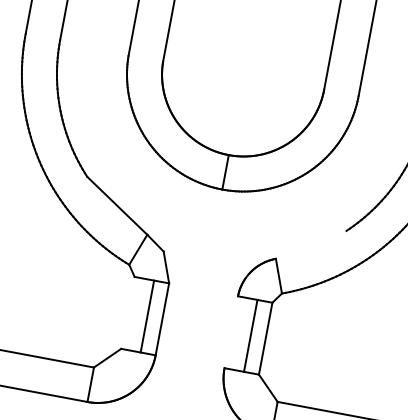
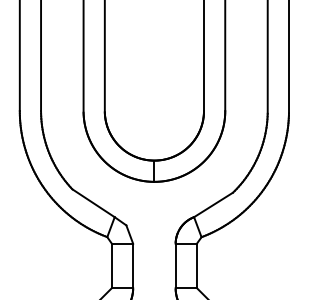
line: (311, 244) -> (213, 204), added
line: (146, 315) -> (111, 265), moved
line: (250, 335) -> (175, 265), moved

